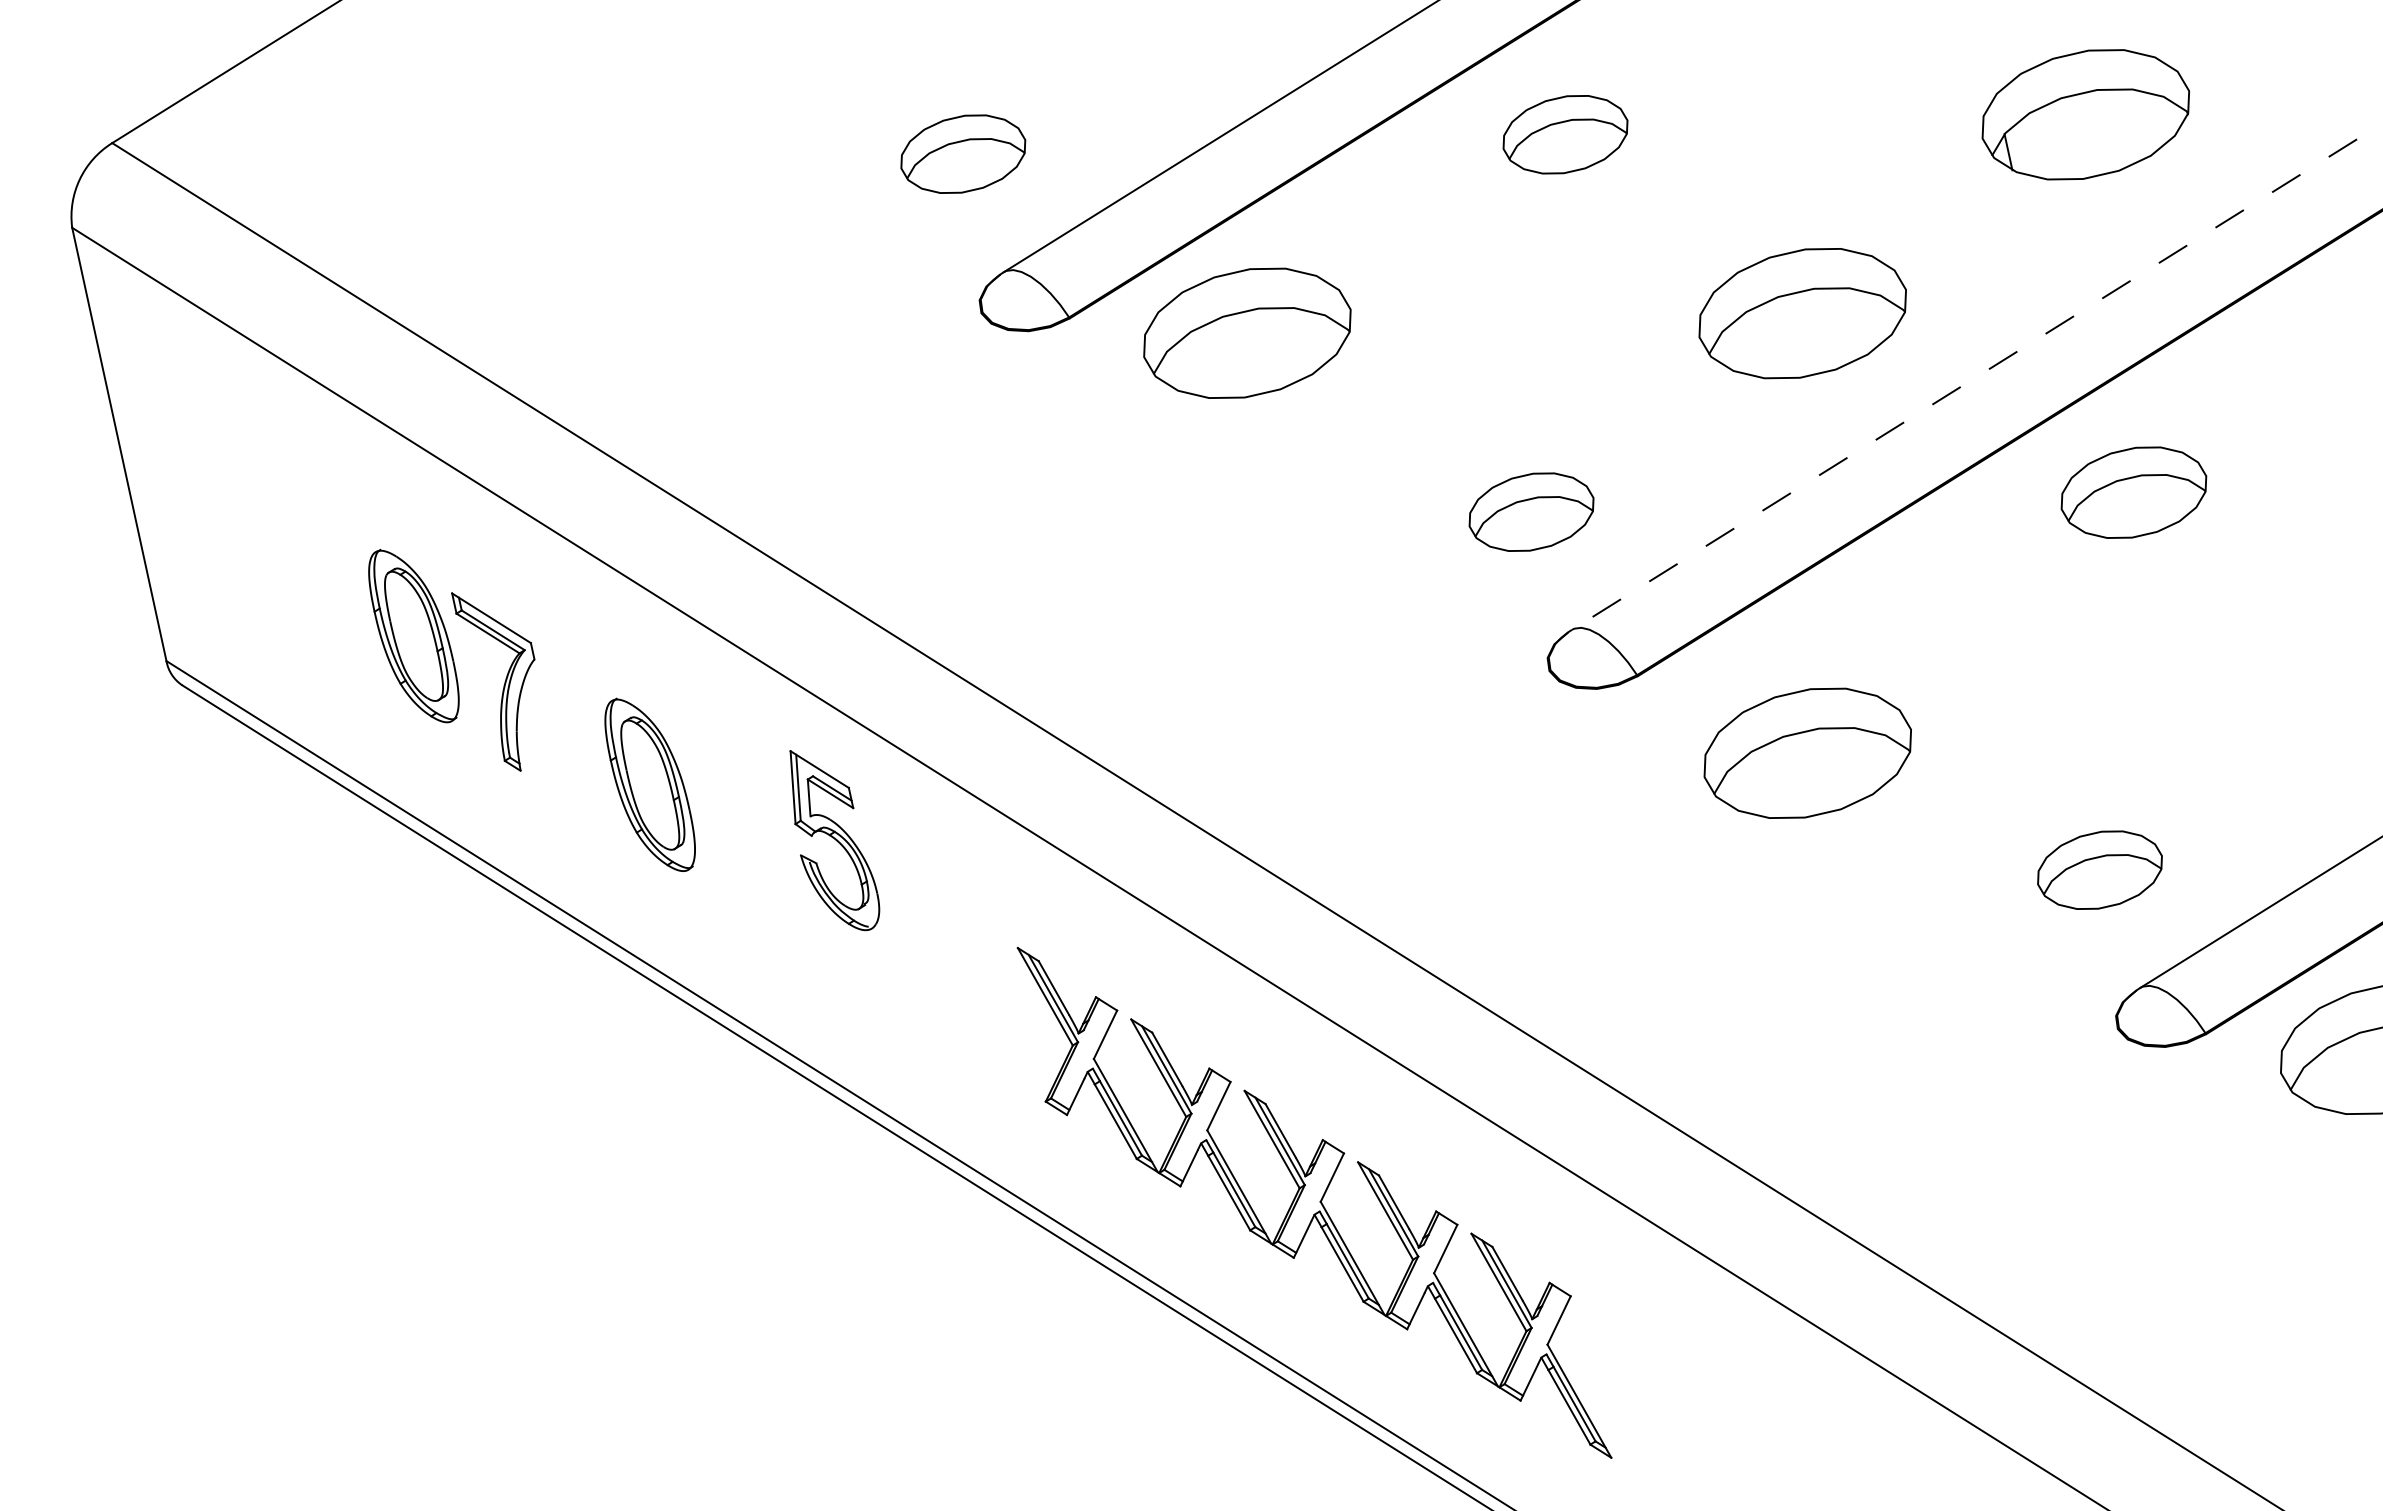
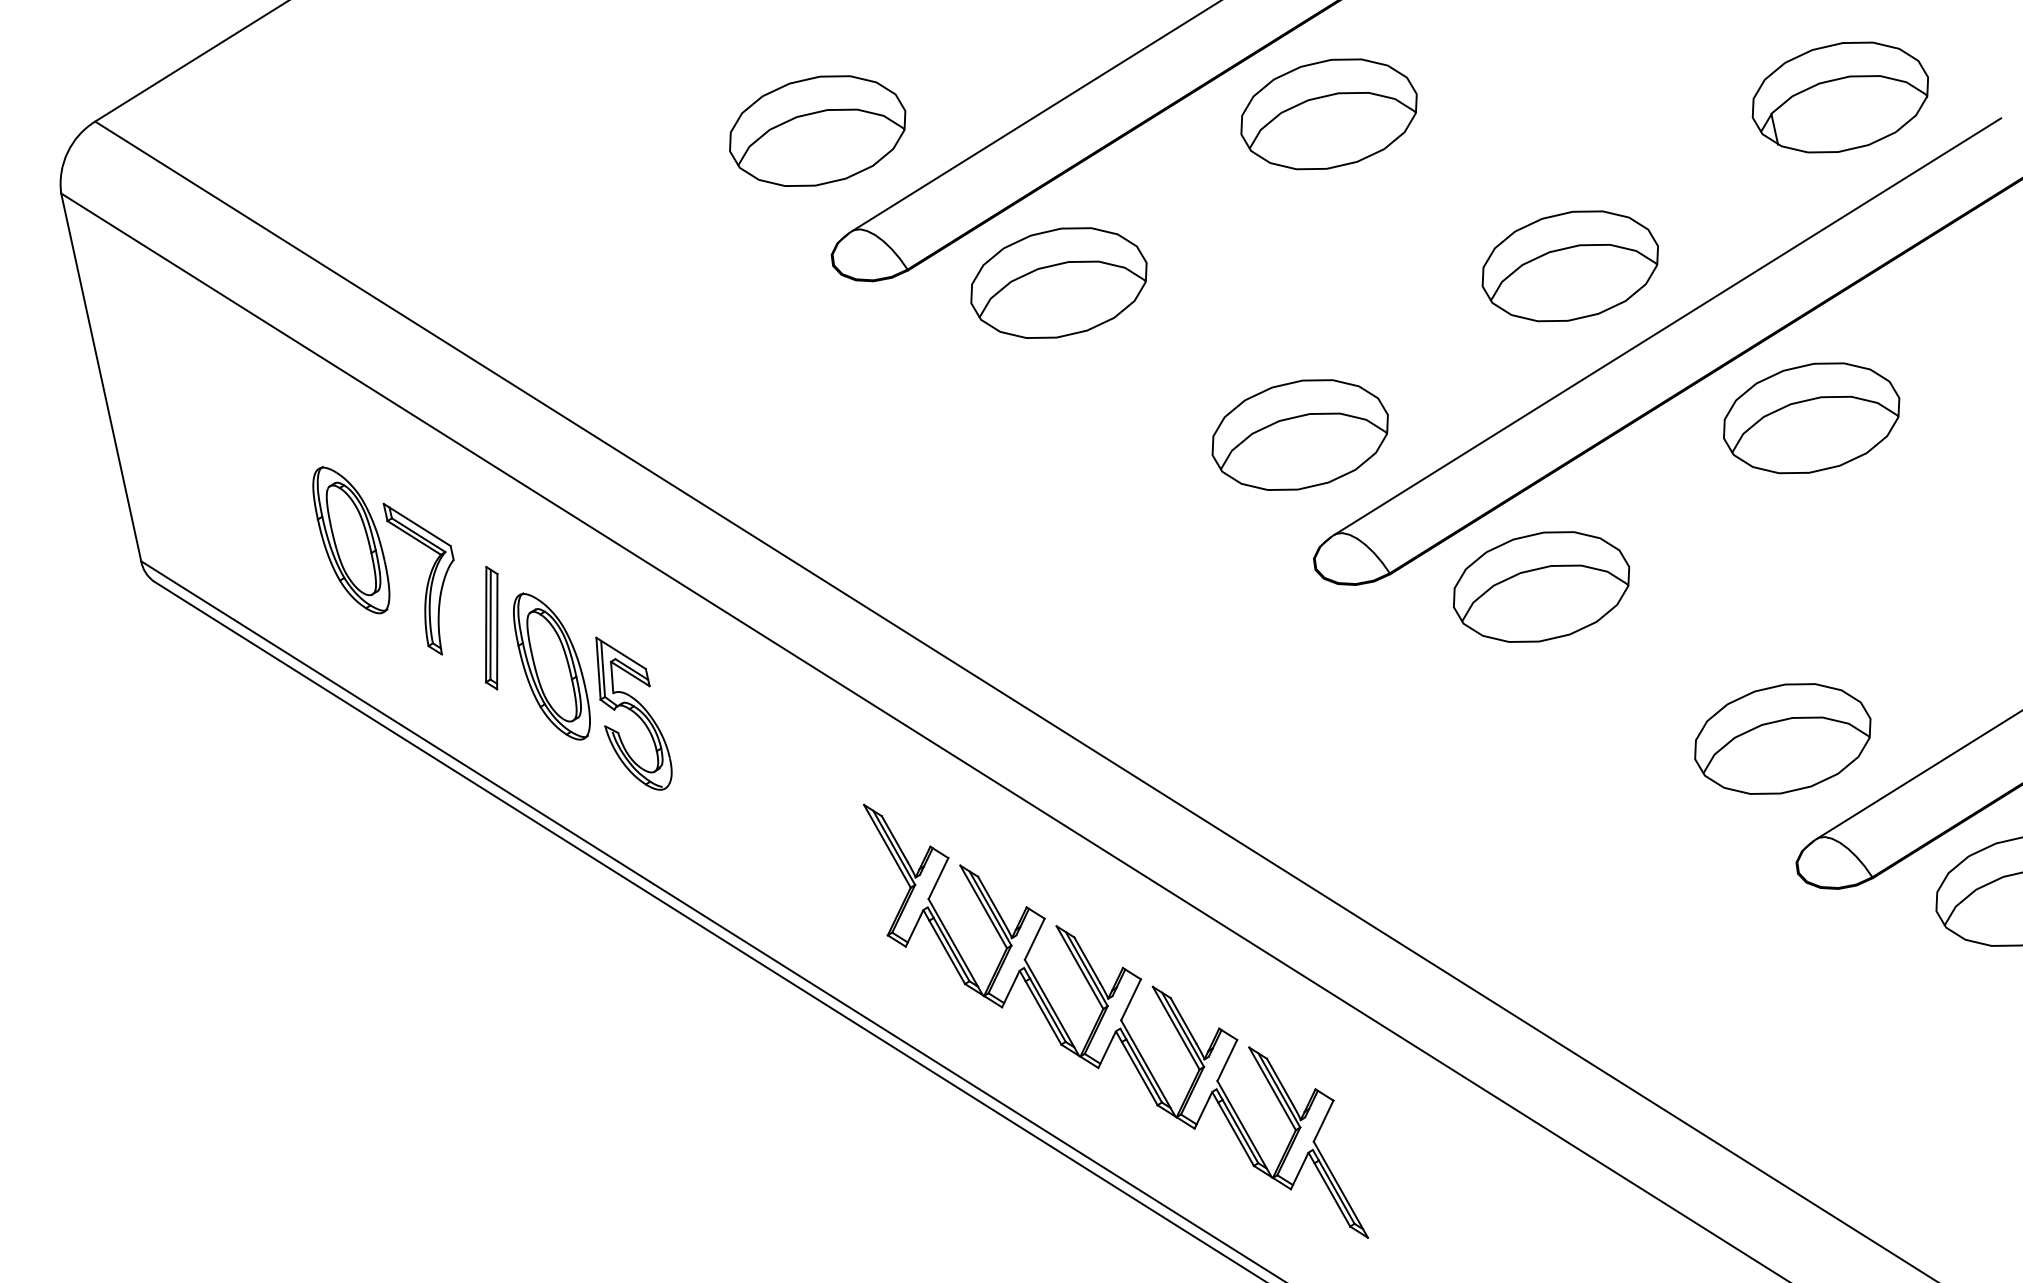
part: (2085, 114) -> (1840, 97), moved
part: (1565, 134) -> (1329, 114), size x1.67
part: (963, 153) -> (817, 130), size x1.67
part: (1802, 313) -> (1570, 266), moved
line: (1964, 384) -> (1667, 326), dashed -> solid
part: (2133, 492) -> (1811, 418), size x1.43
part: (1531, 511) -> (1300, 434), size x1.67
part: (578, 739) -> (491, 627), added
part: (1807, 752) -> (1541, 586), moved
part: (834, 840) -> (633, 713), moved
part: (2099, 869) -> (1782, 738), size x1.67

